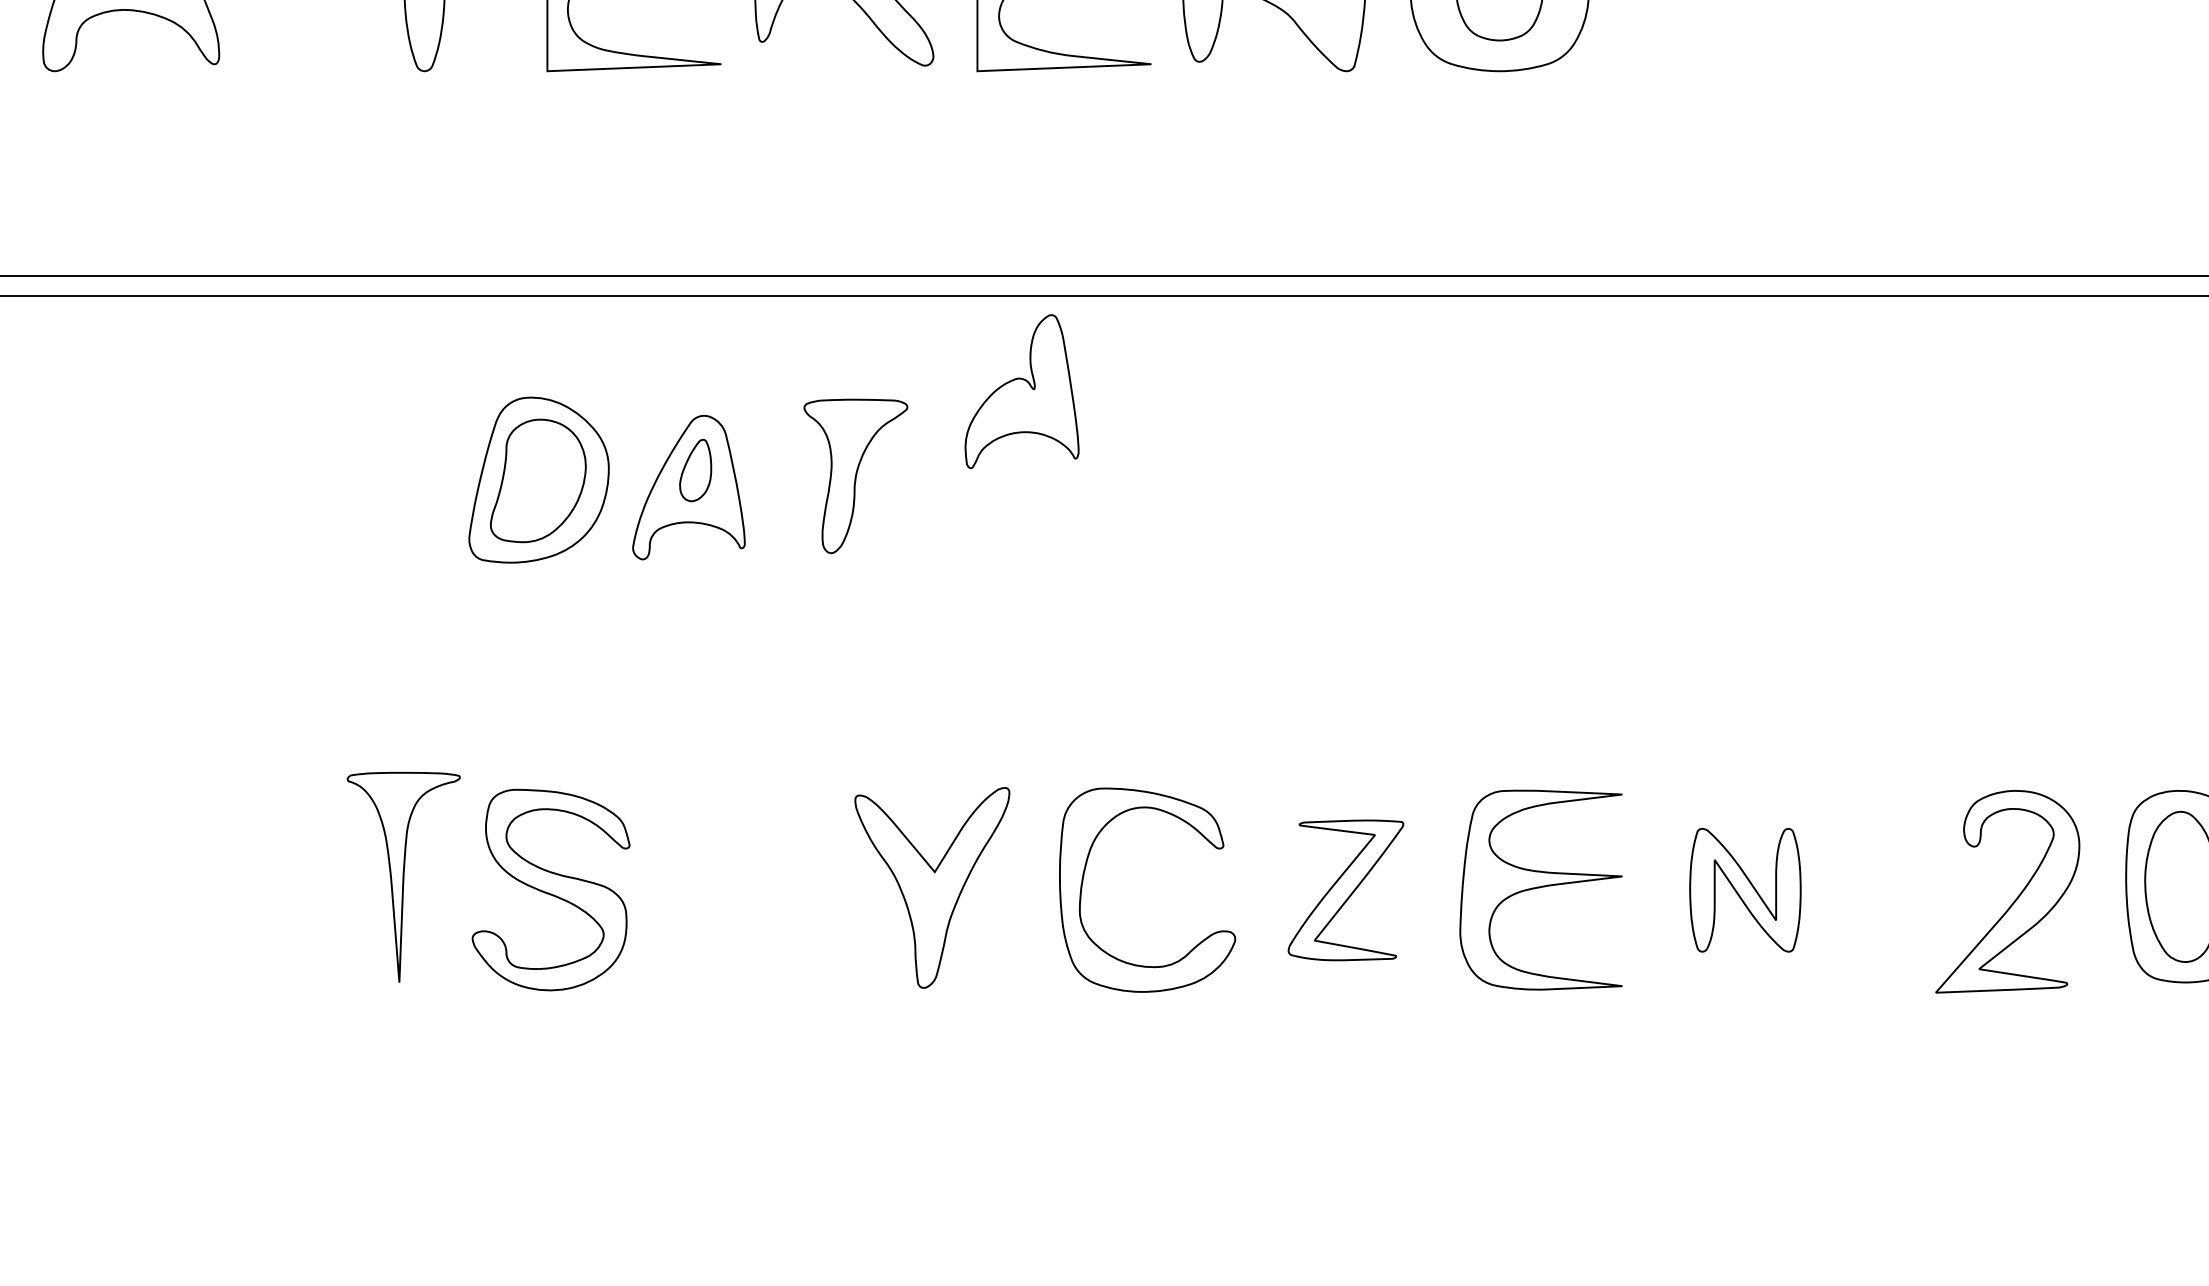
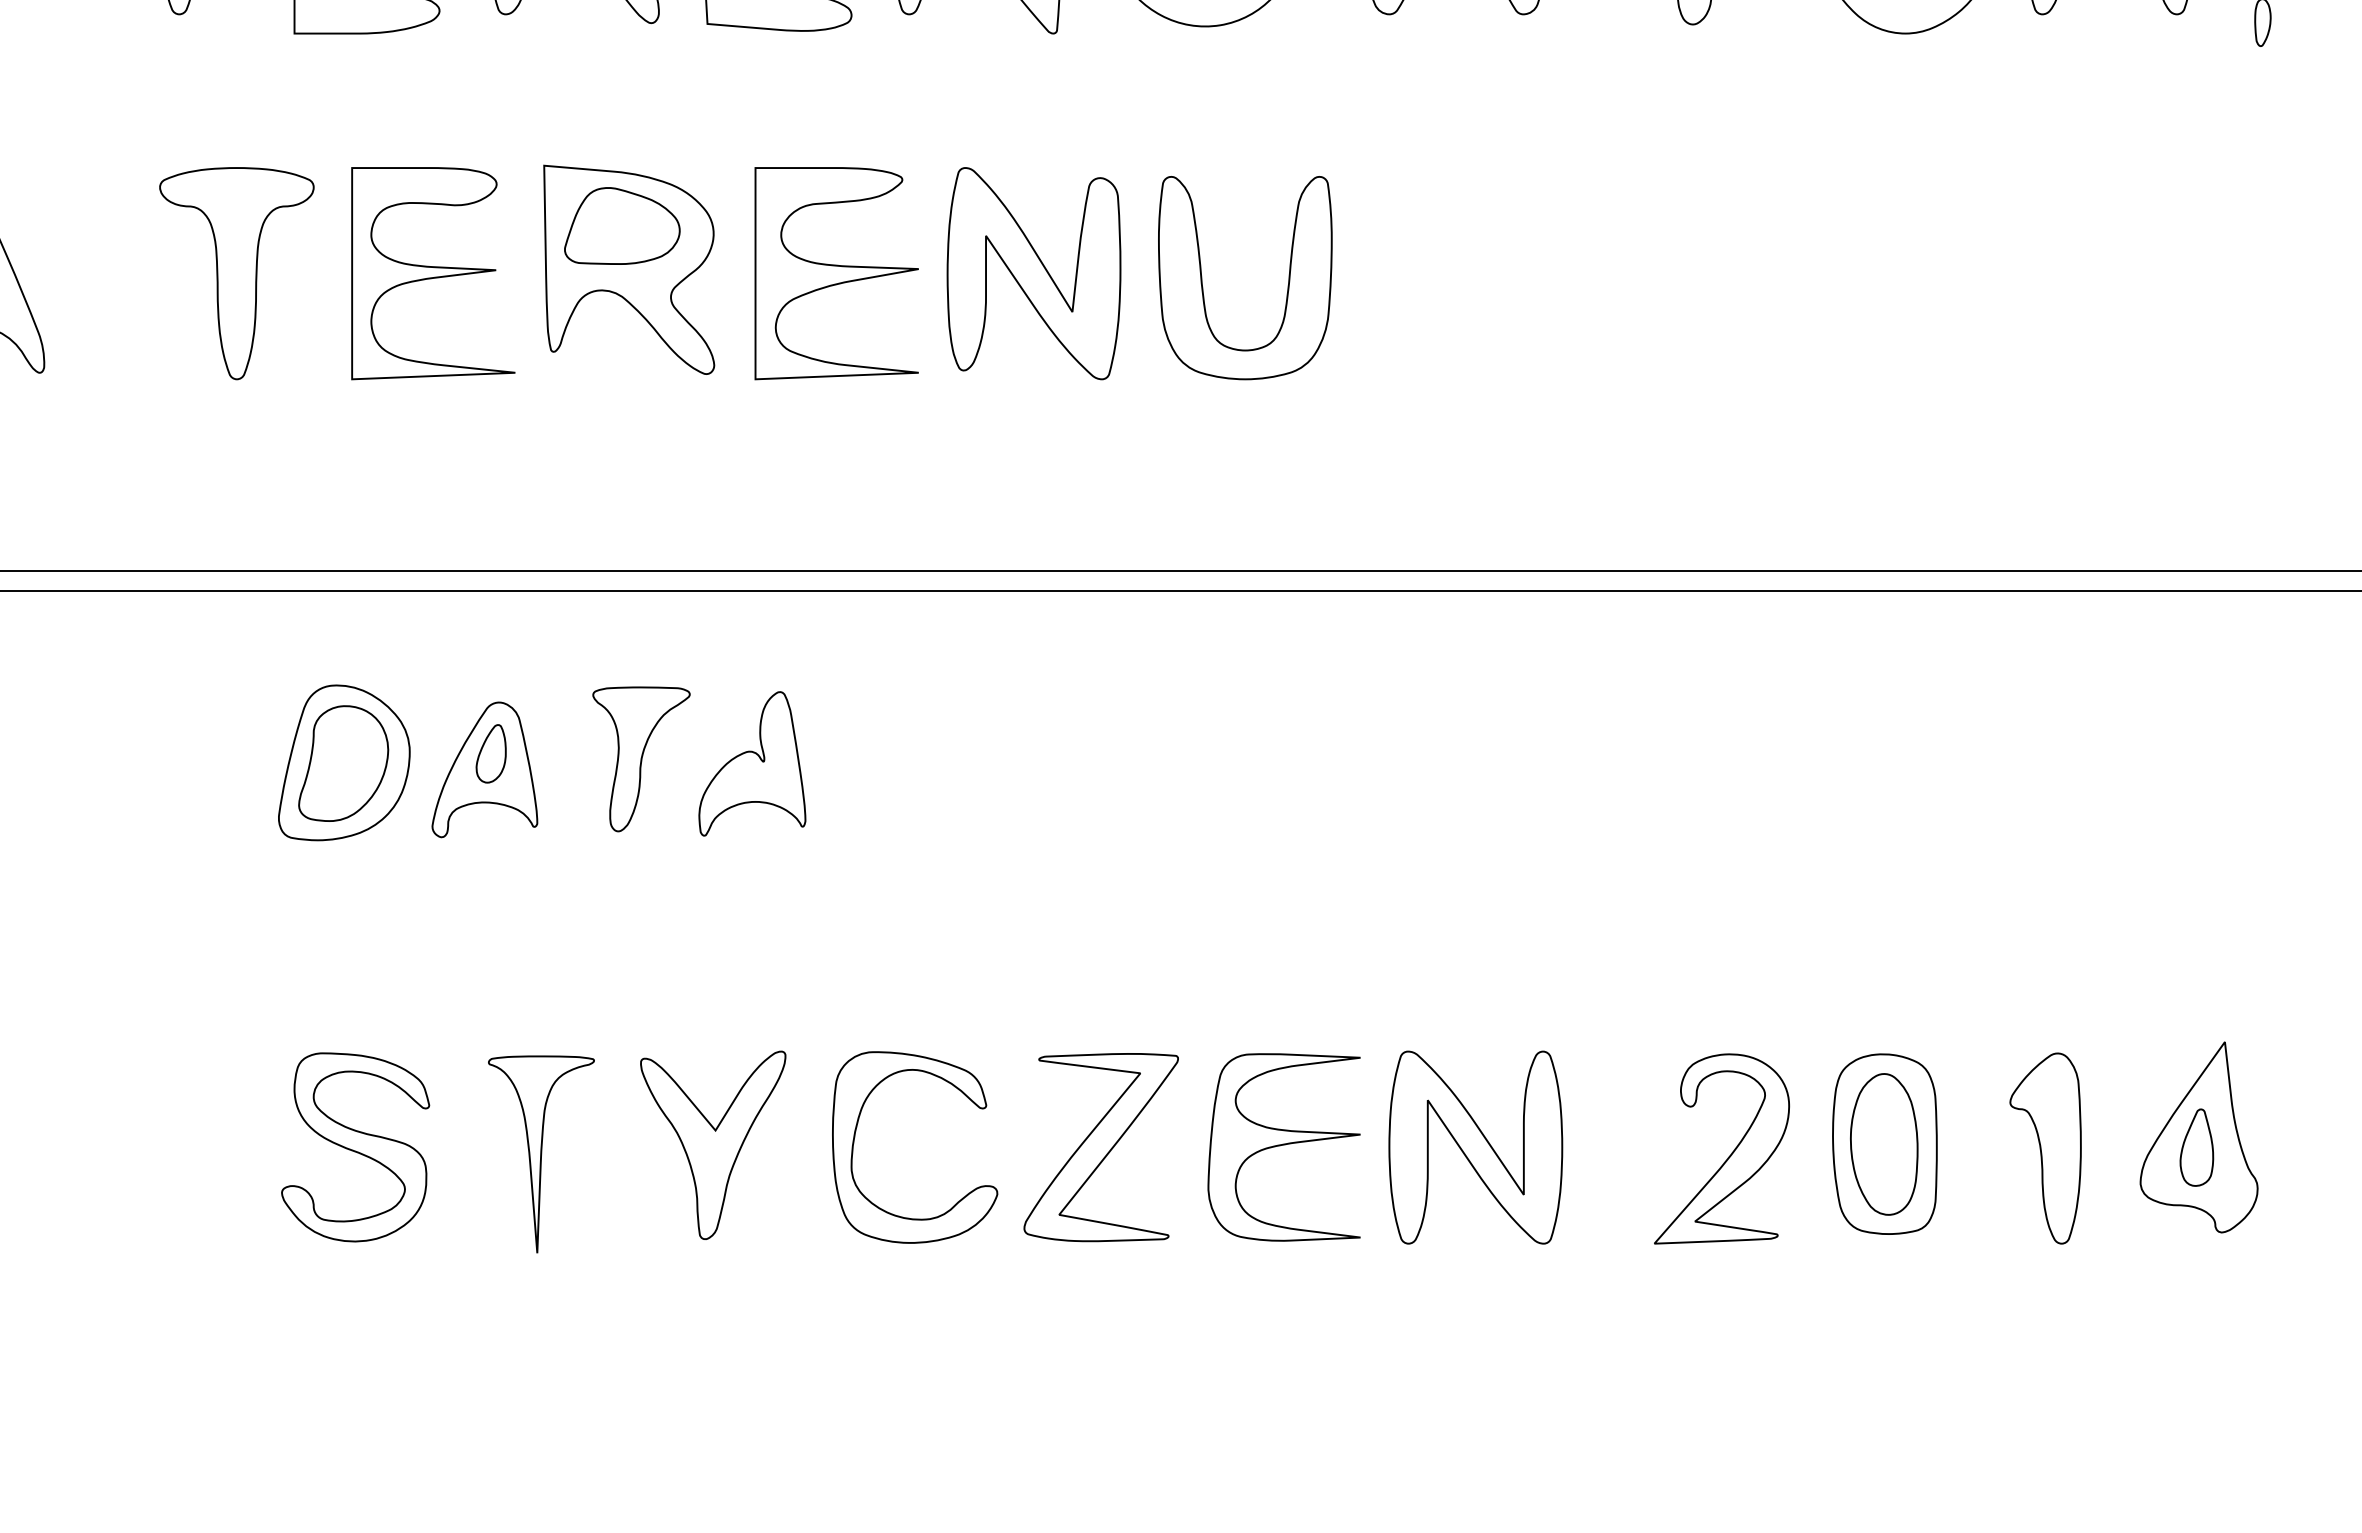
part: (1022, 391) -> (752, 763), moved
part: (403, 877) -> (541, 1154), moved
part: (1345, 890) -> (1100, 1147), size x1.43
part: (1745, 890) -> (1475, 1147), size x1.67

